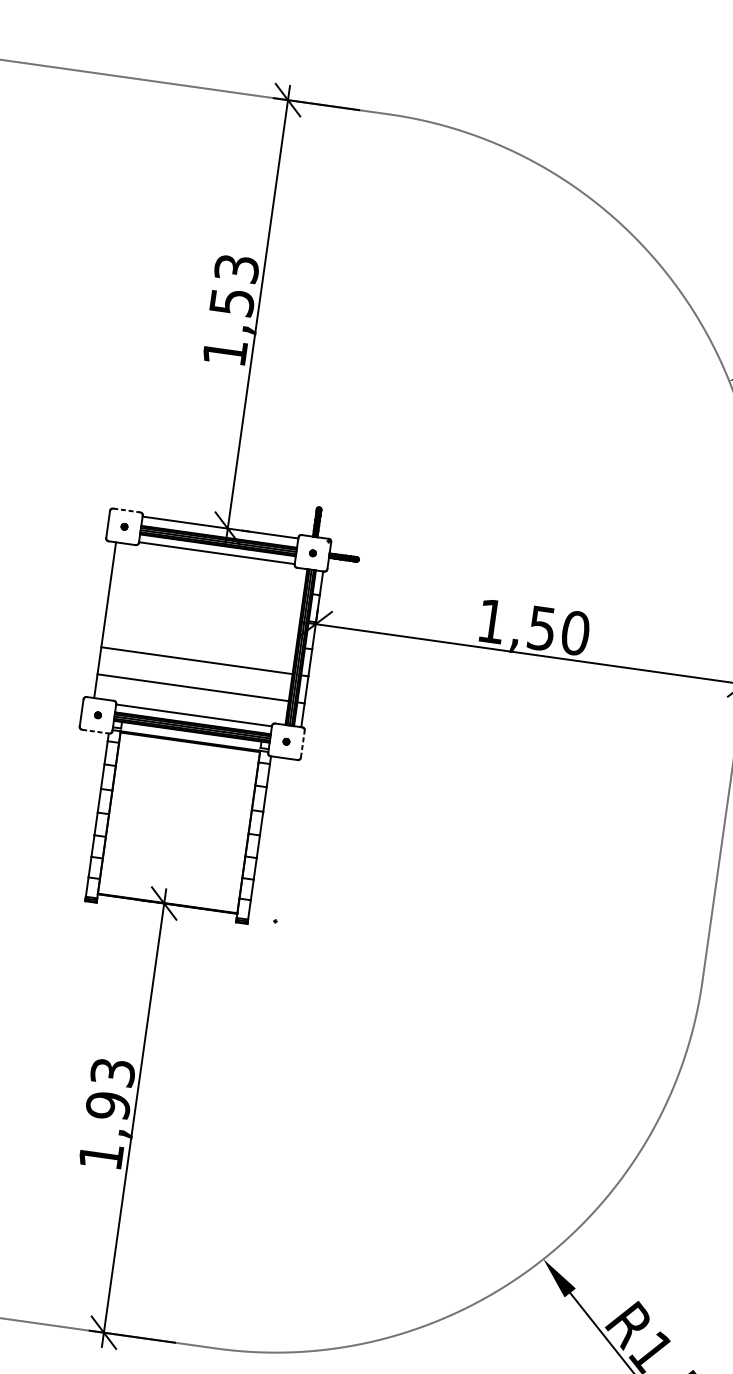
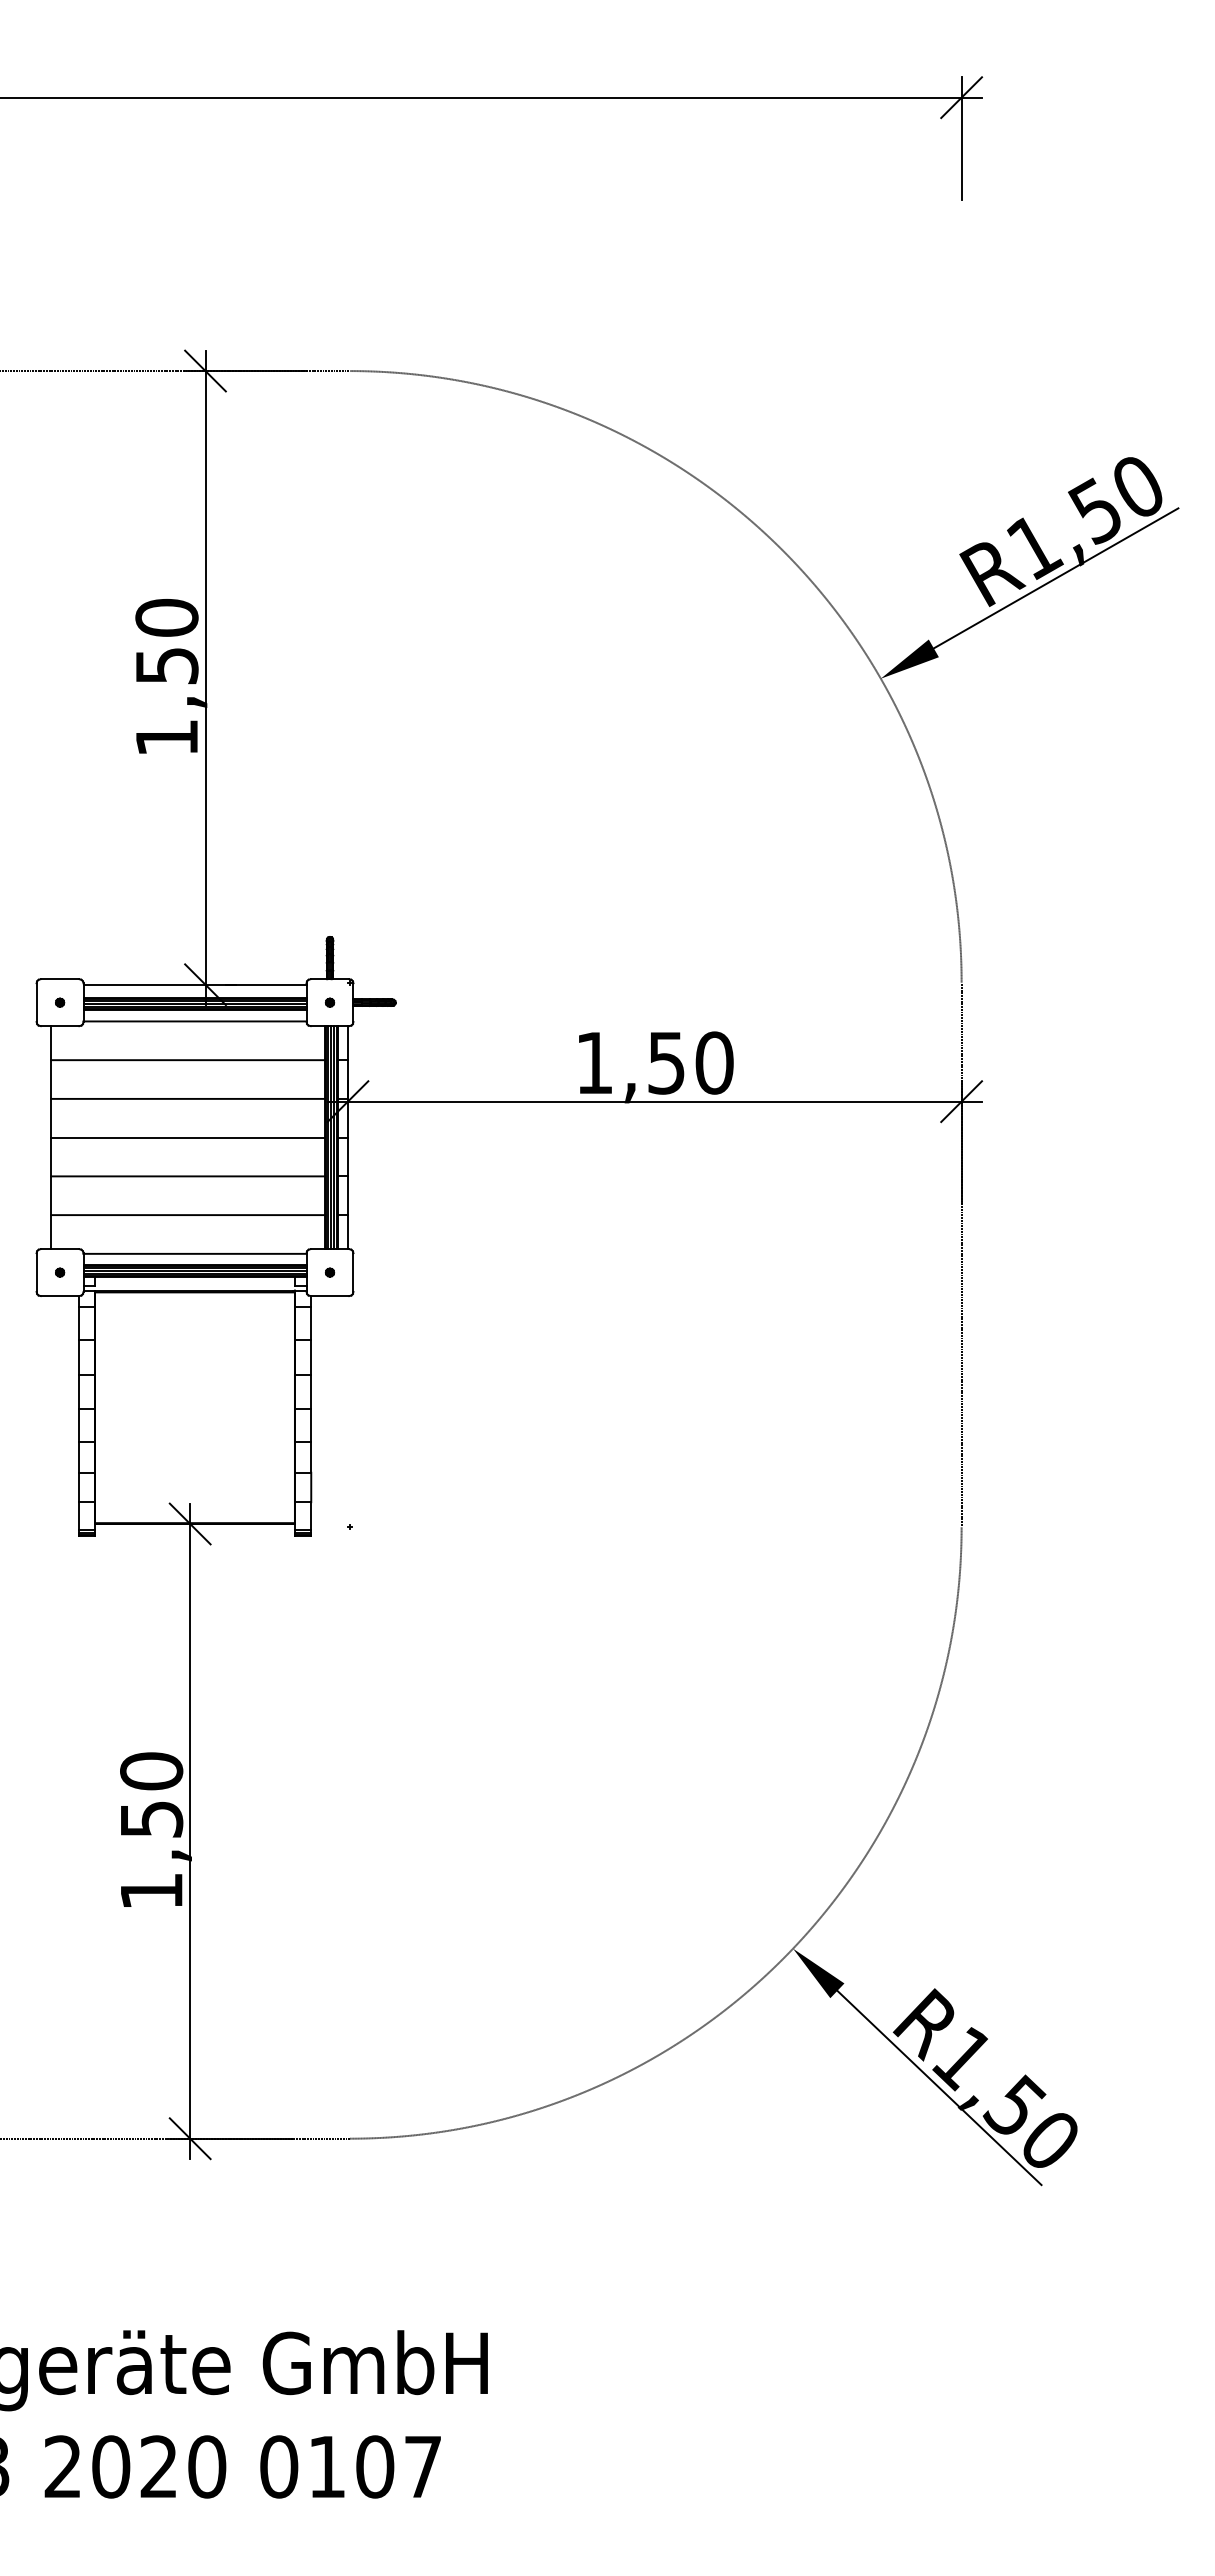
text: (236, 268) -> (166, 617), 1,53 -> 1,50
line: (127, 510) -> (60, 979), dashed -> solid
line: (208, 579) -> (188, 1060), added
line: (204, 606) -> (188, 1098), added
line: (200, 633) -> (188, 1137), added
line: (95, 732) -> (60, 1296), dashed -> solid
line: (302, 744) -> (353, 1272), dashed -> solid
text: (110, 1089) -> (151, 1795), 1,93 -> 1,50

